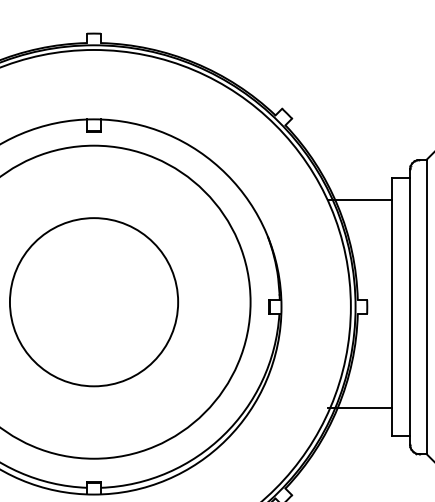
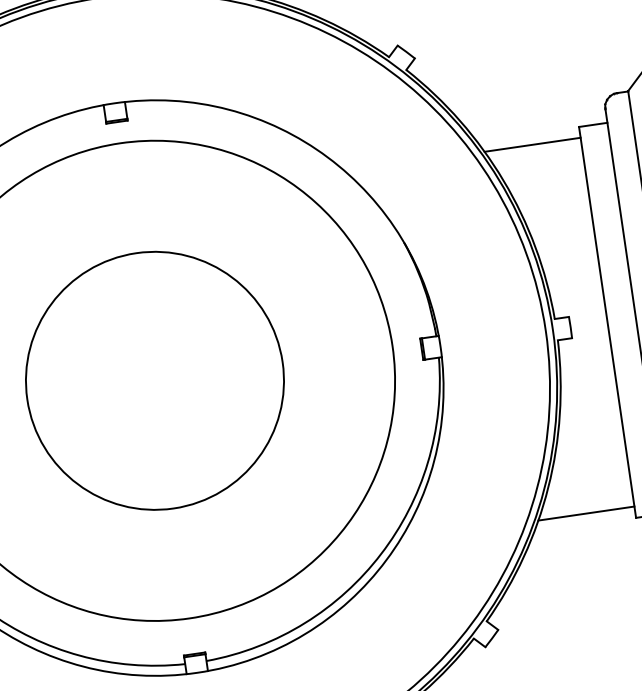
line: (359, 200) -> (532, 144), moved
line: (359, 408) -> (585, 513), moved

